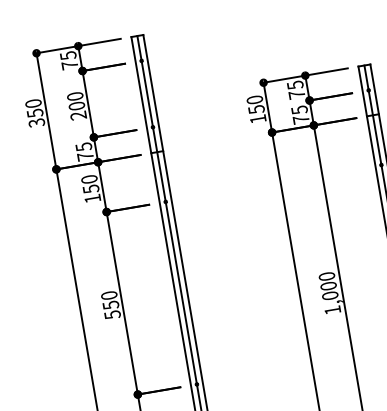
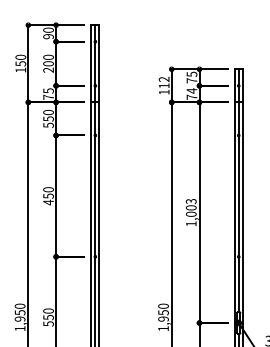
text: (69, 60) -> (48, 33), 75 -> 90
text: (256, 104) -> (164, 82), 150 -> 112
text: (298, 109) -> (191, 90), 75 -> 74
text: (36, 121) -> (20, 69), 350 -> 150
text: (92, 197) -> (48, 124), 150 -> 550
text: (327, 276) -> (191, 201), 1,000 -> 1,003
text: (112, 314) -> (48, 202), 550 -> 450

